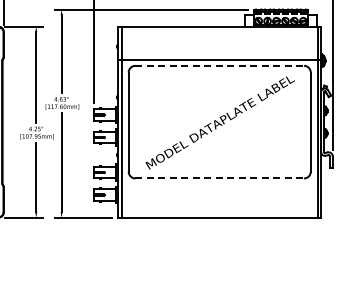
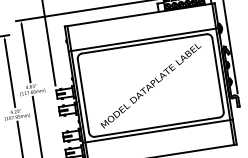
line: (220, 65) -> (144, 43), dashed -> solid
line: (220, 178) -> (157, 127), dashed -> solid
line: (219, 184) -> (157, 131), added

